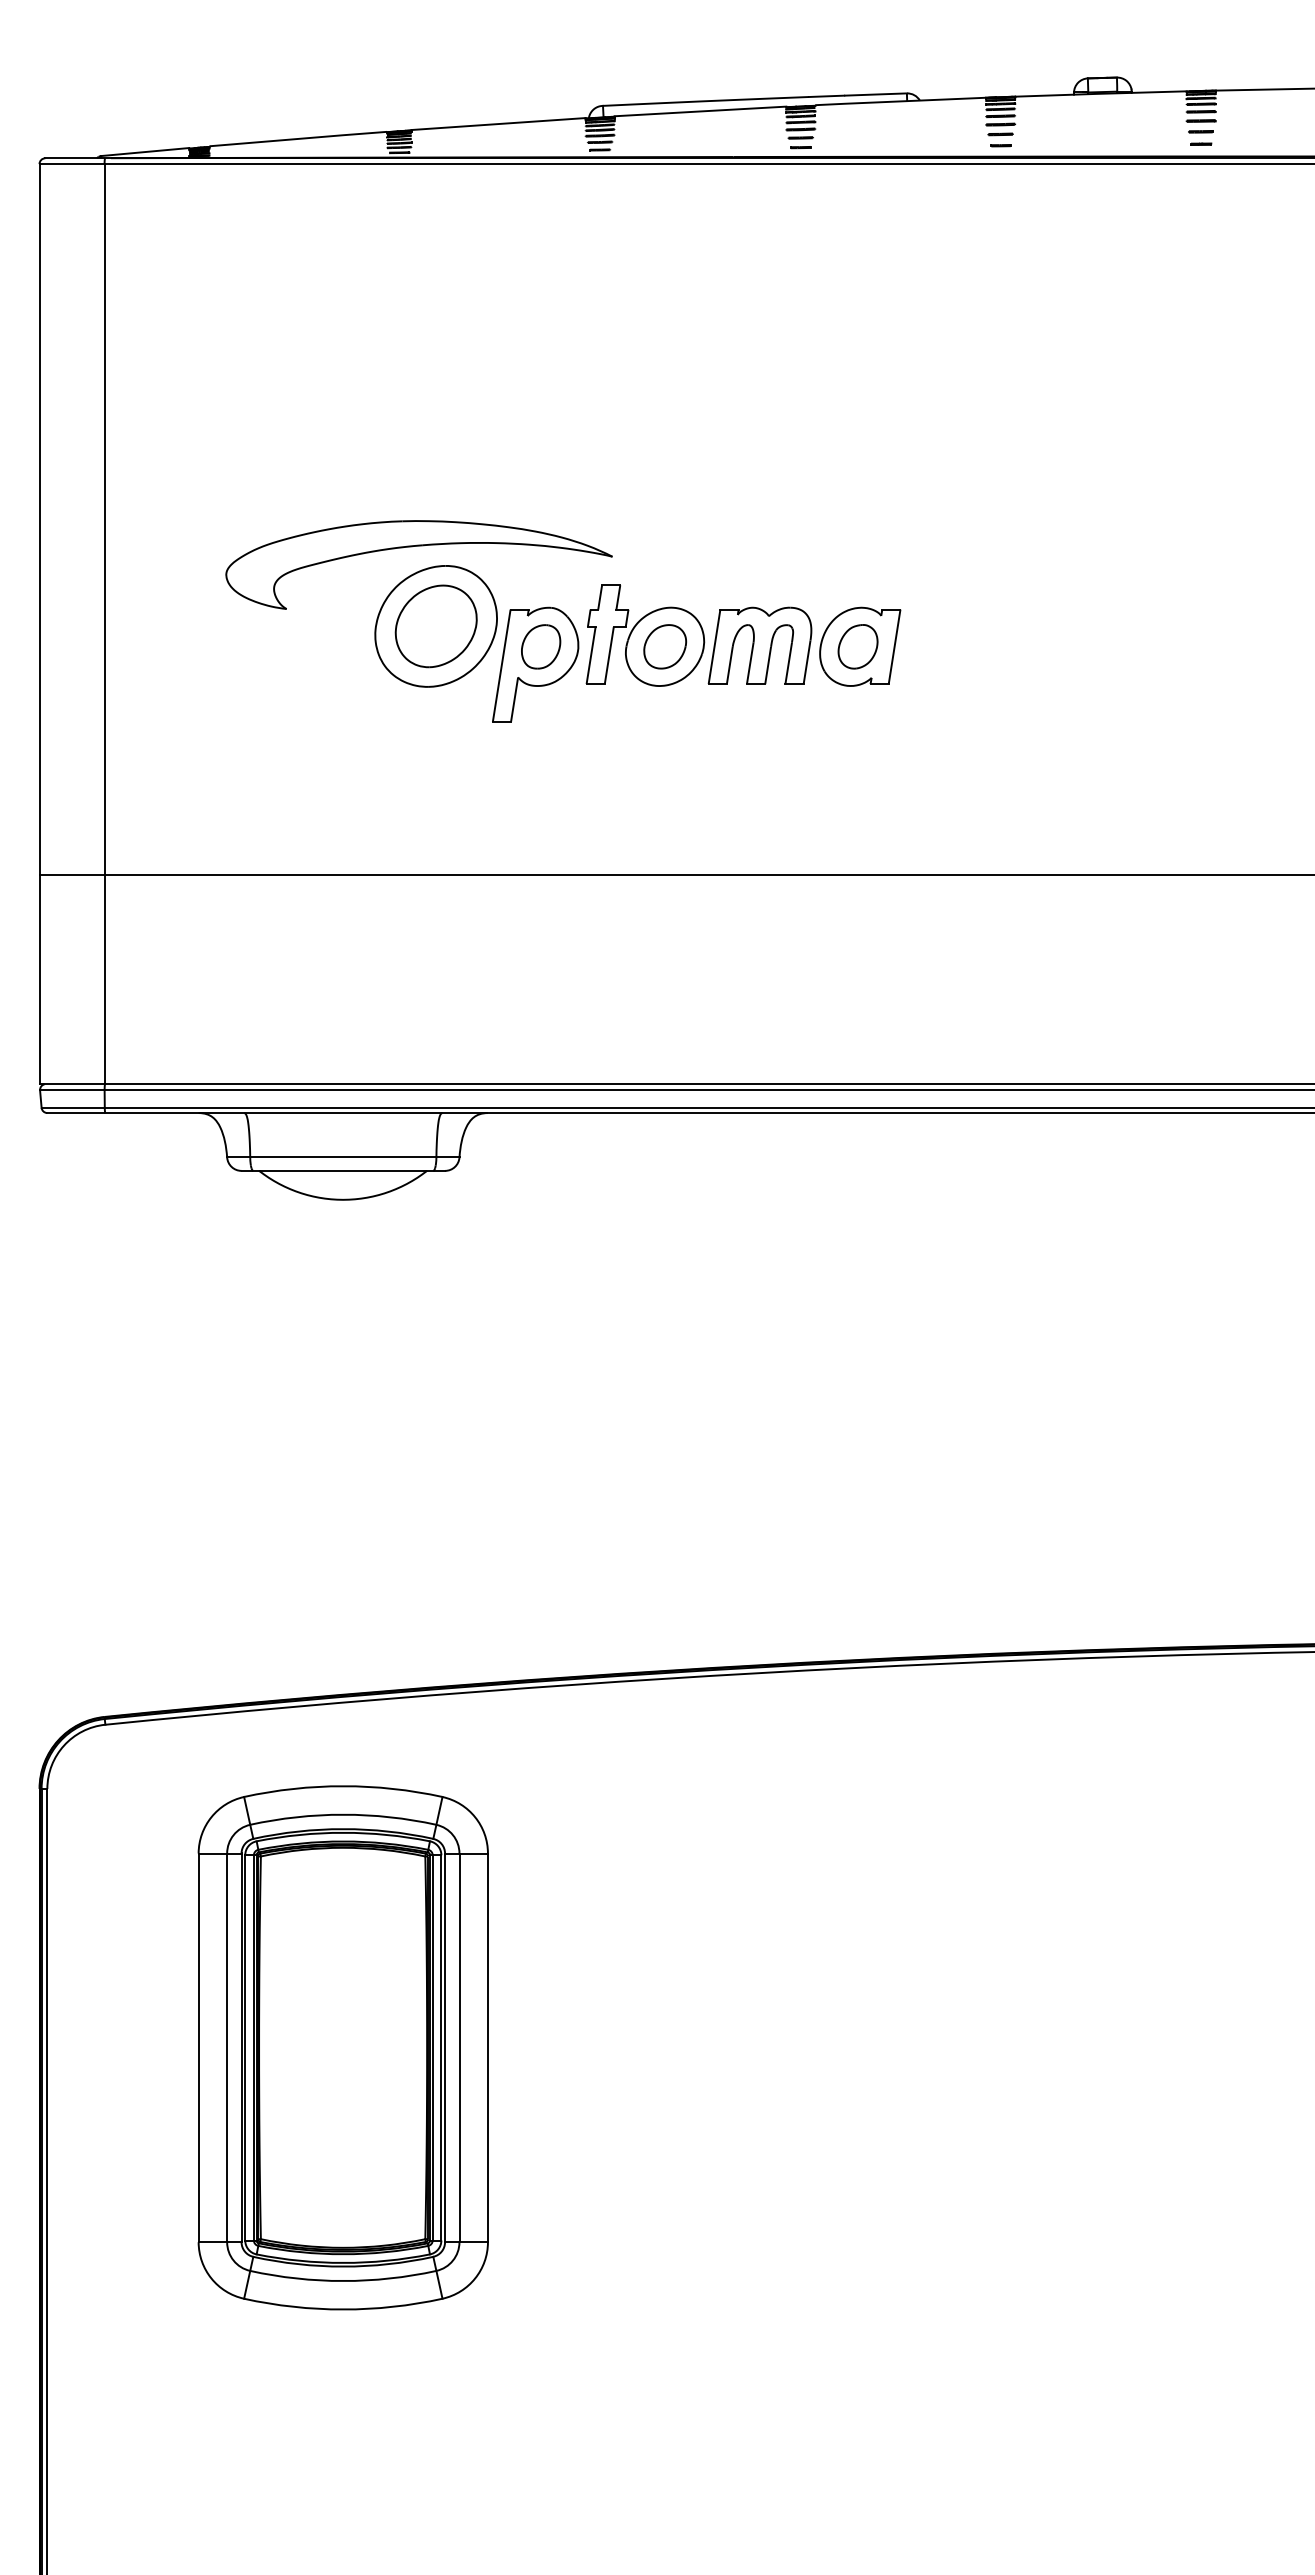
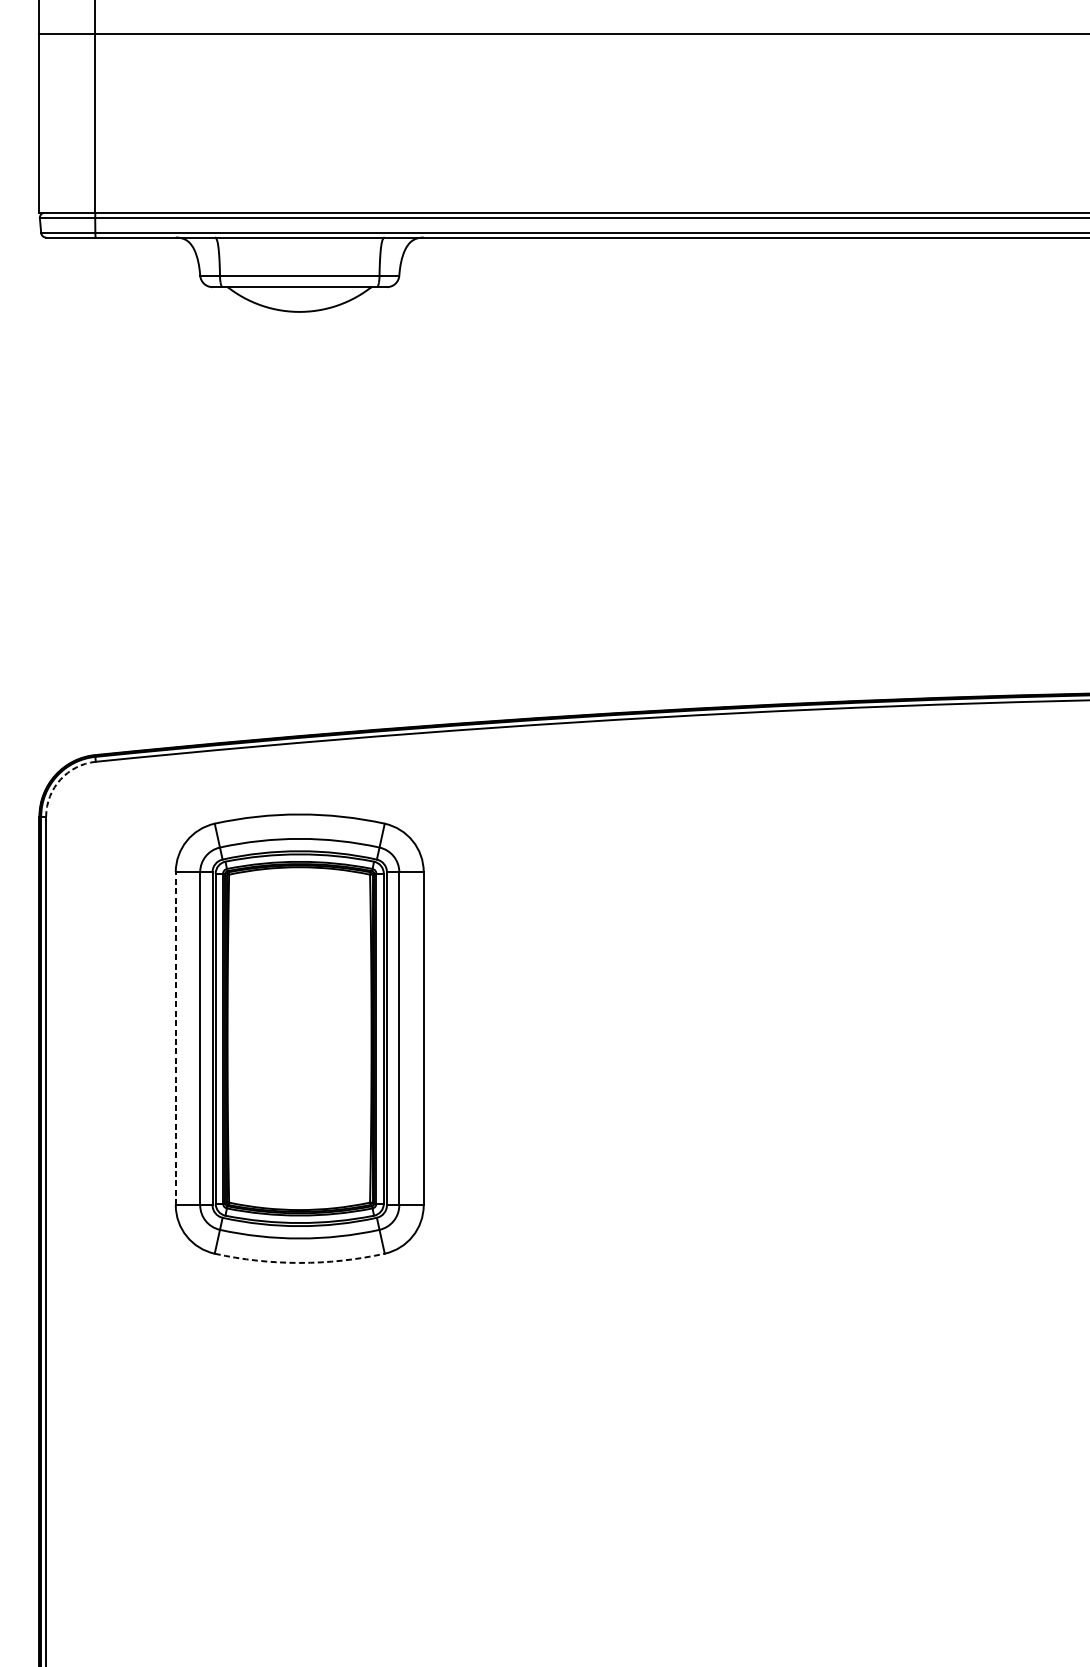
arc: (64, 1745) -> (60, 779), solid -> dashed
line: (198, 2047) -> (175, 1038), solid -> dashed
arc: (343, 2309) -> (299, 1262), solid -> dashed

